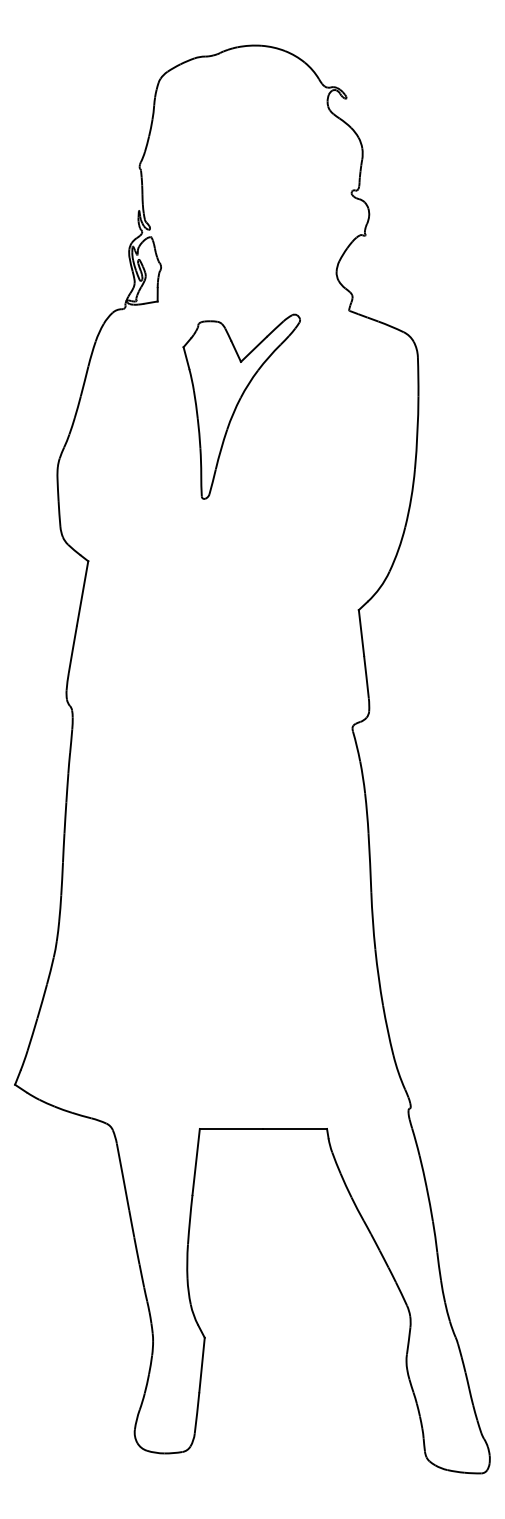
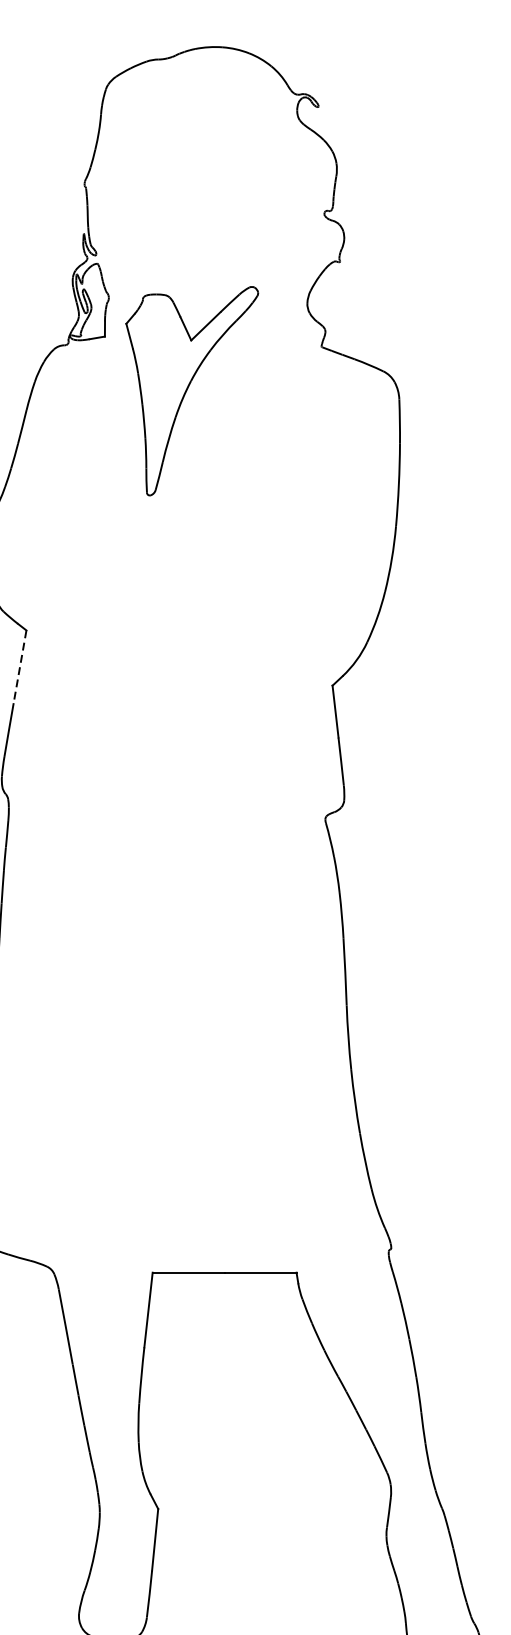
part: (241, 406) -> (191, 390), moved
line: (82, 593) -> (19, 666), solid -> dashed

